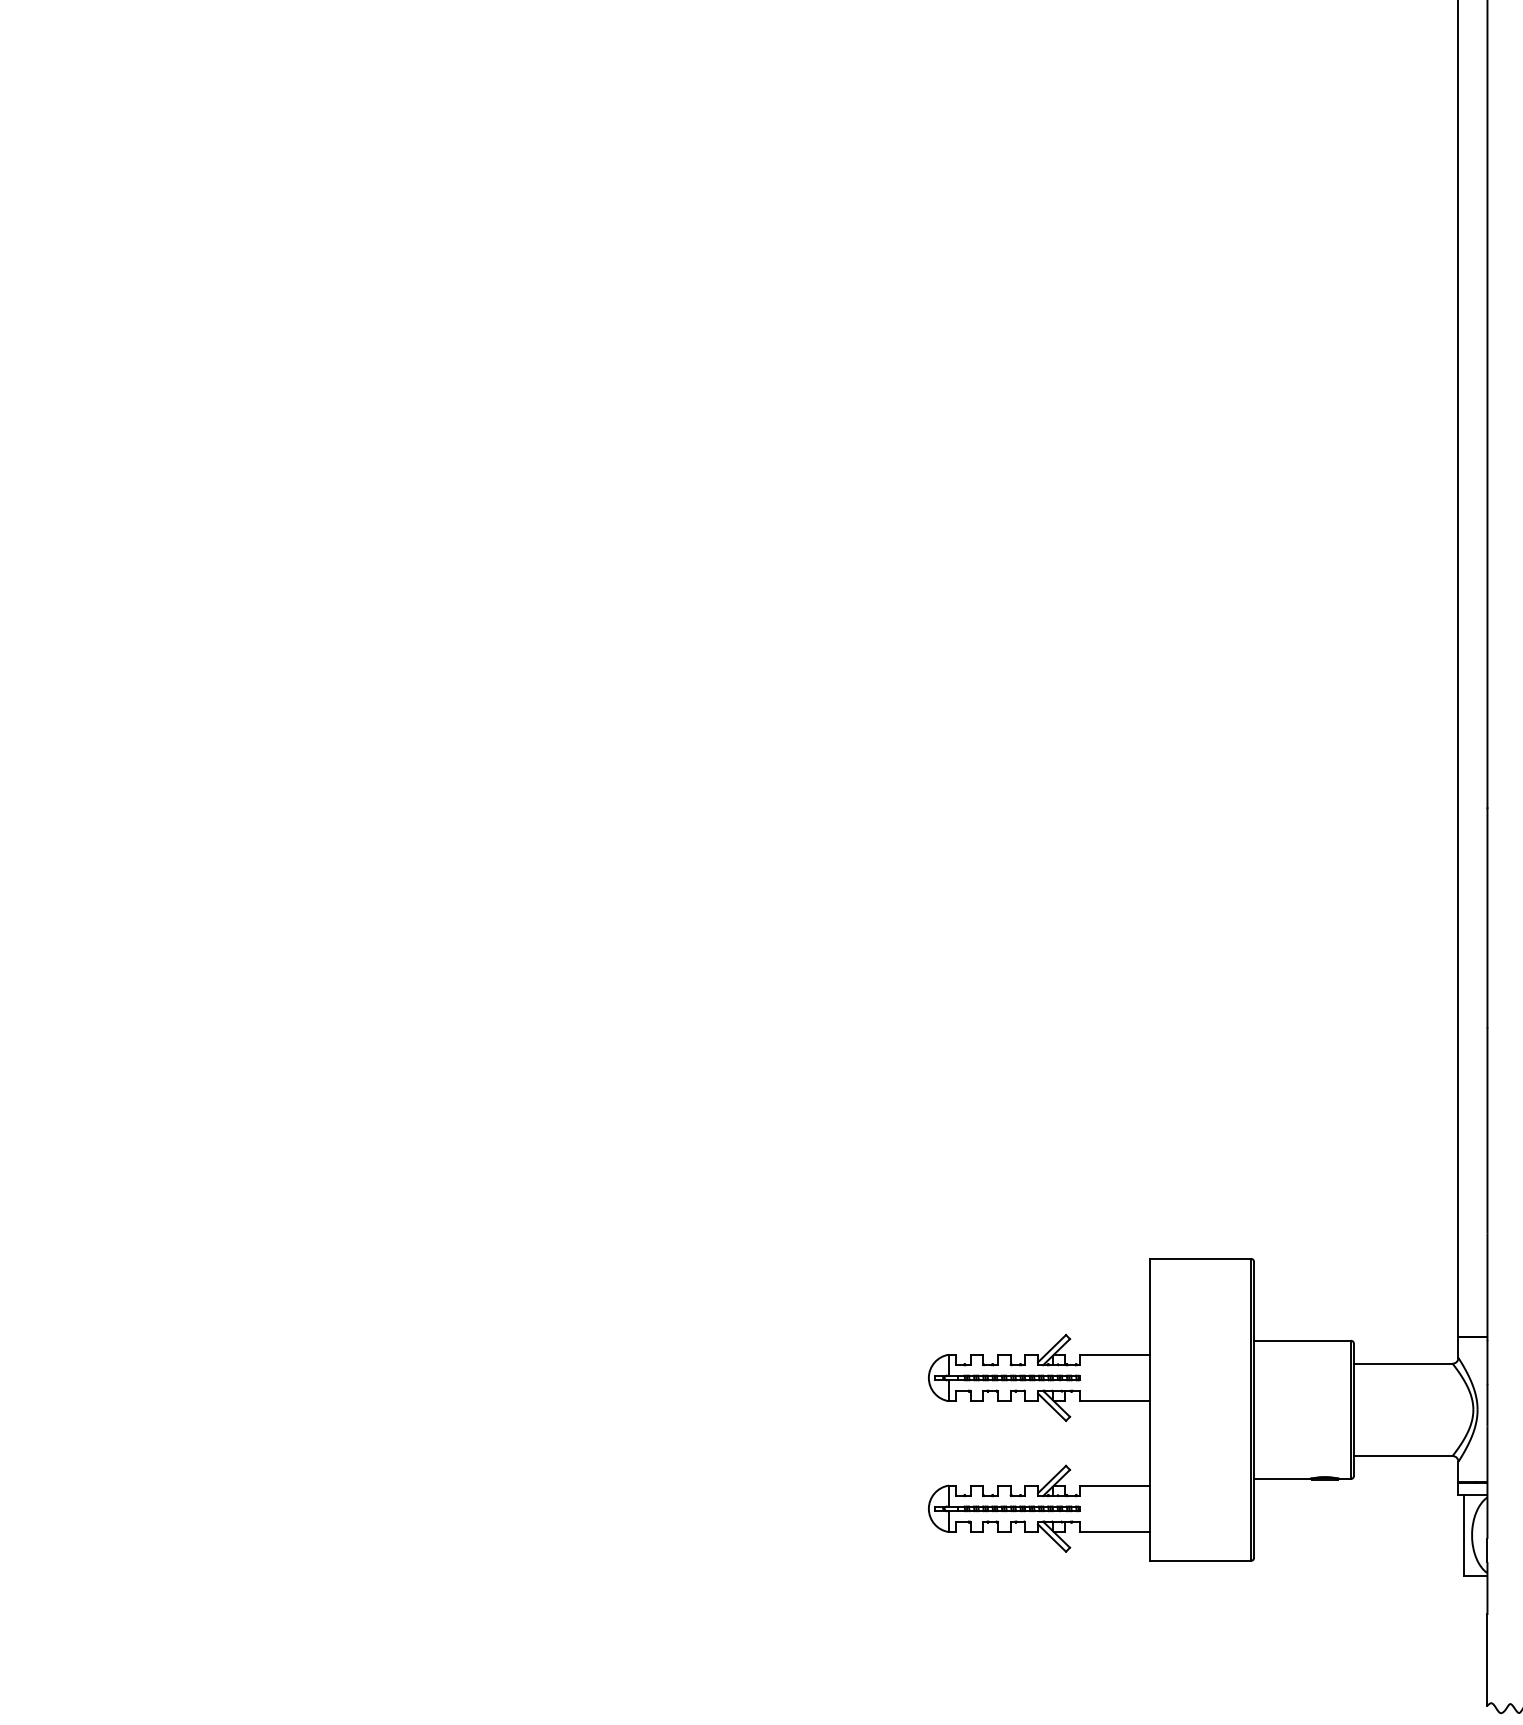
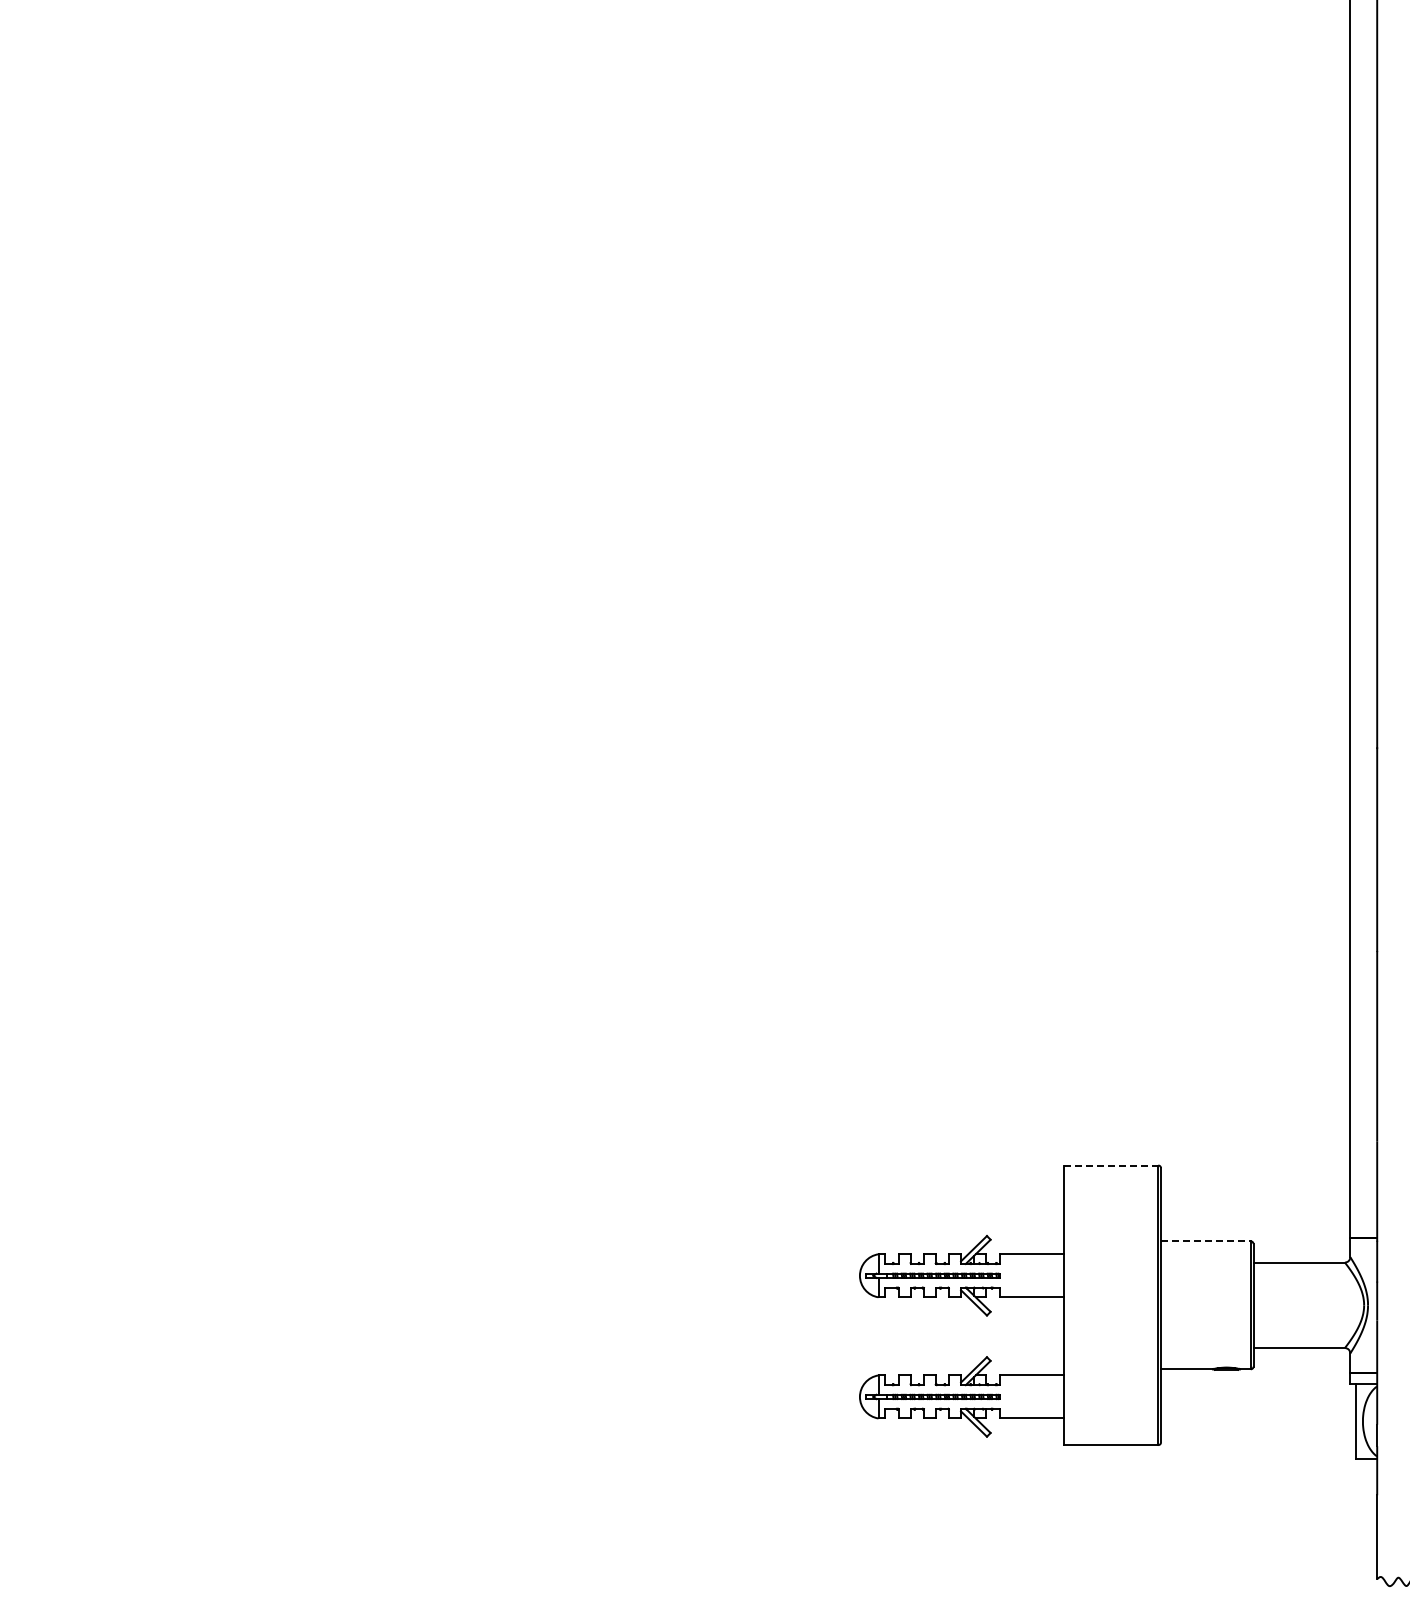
line: (1200, 1258) -> (1111, 1165), solid -> dashed
line: (1302, 1340) -> (1205, 1241), solid -> dashed

